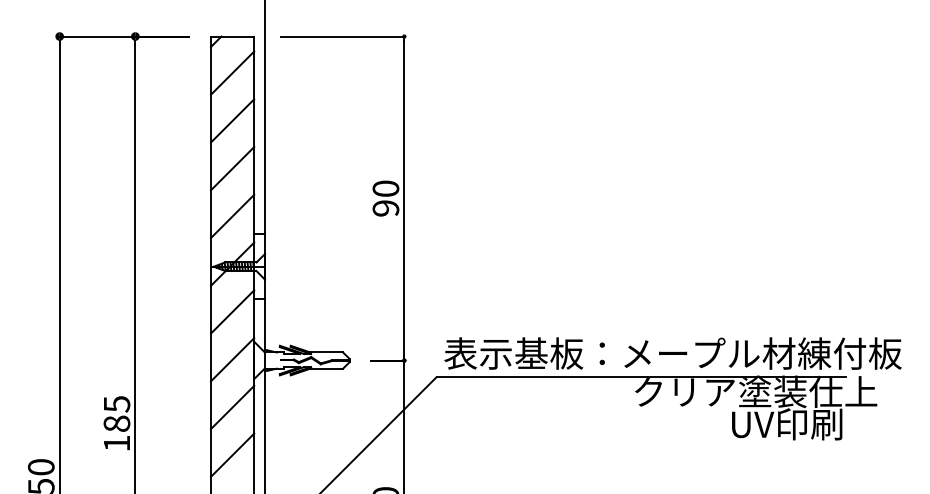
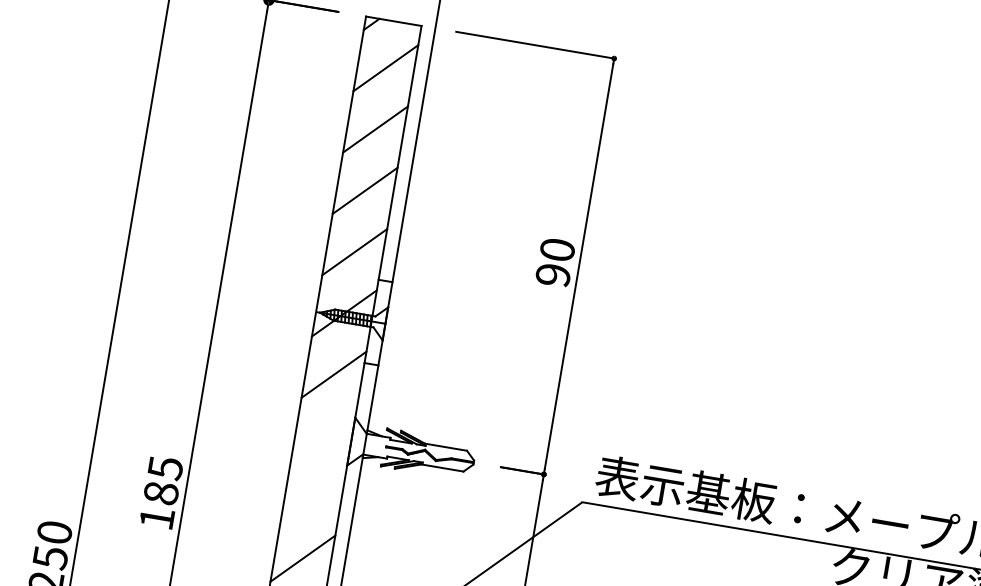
line: (232, 359) -> (323, 435), removed
line: (232, 407) -> (313, 497), removed

